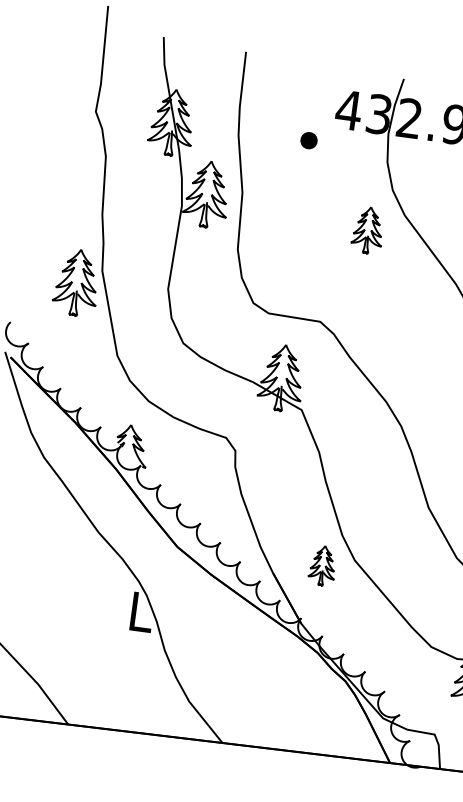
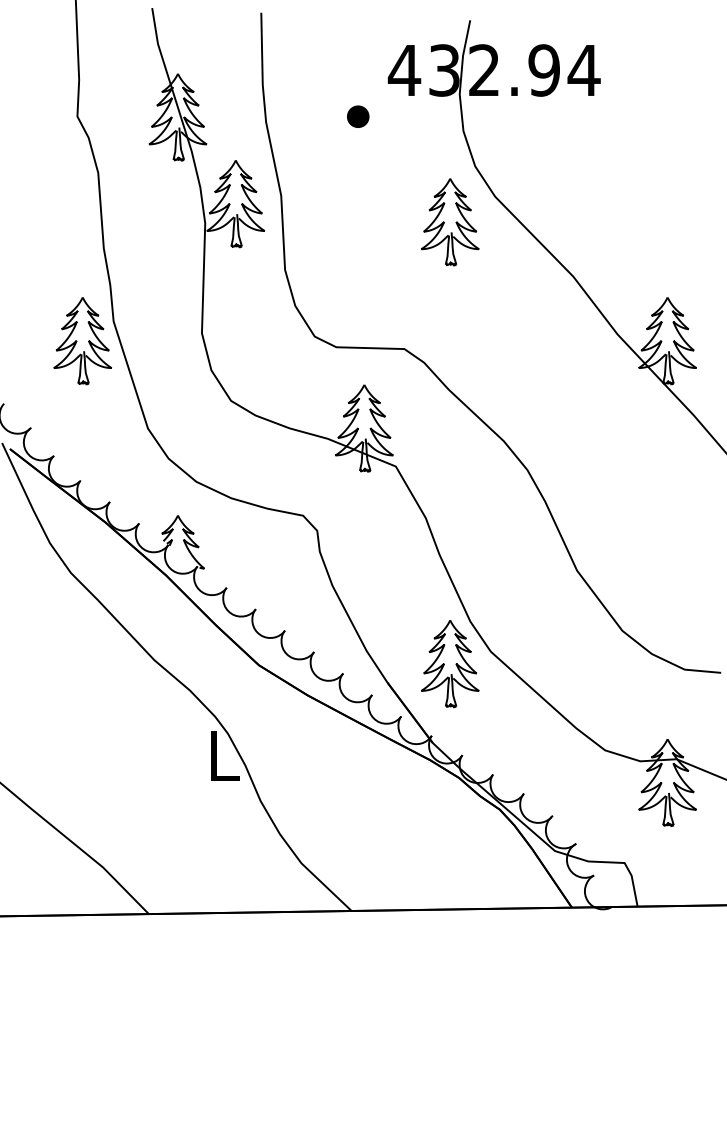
part: (368, 230) -> (450, 222), size x1.43
part: (322, 566) -> (450, 664), size x1.67

